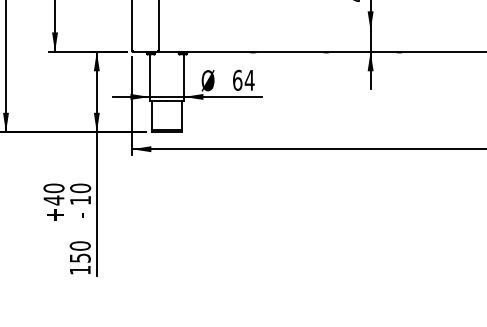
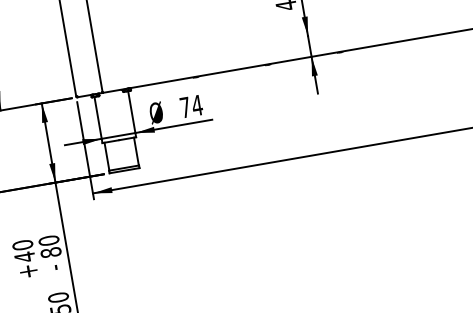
text: (237, 79) -> (185, 106), 64 -> 74
text: (80, 200) -> (51, 252), 10 -> 80

